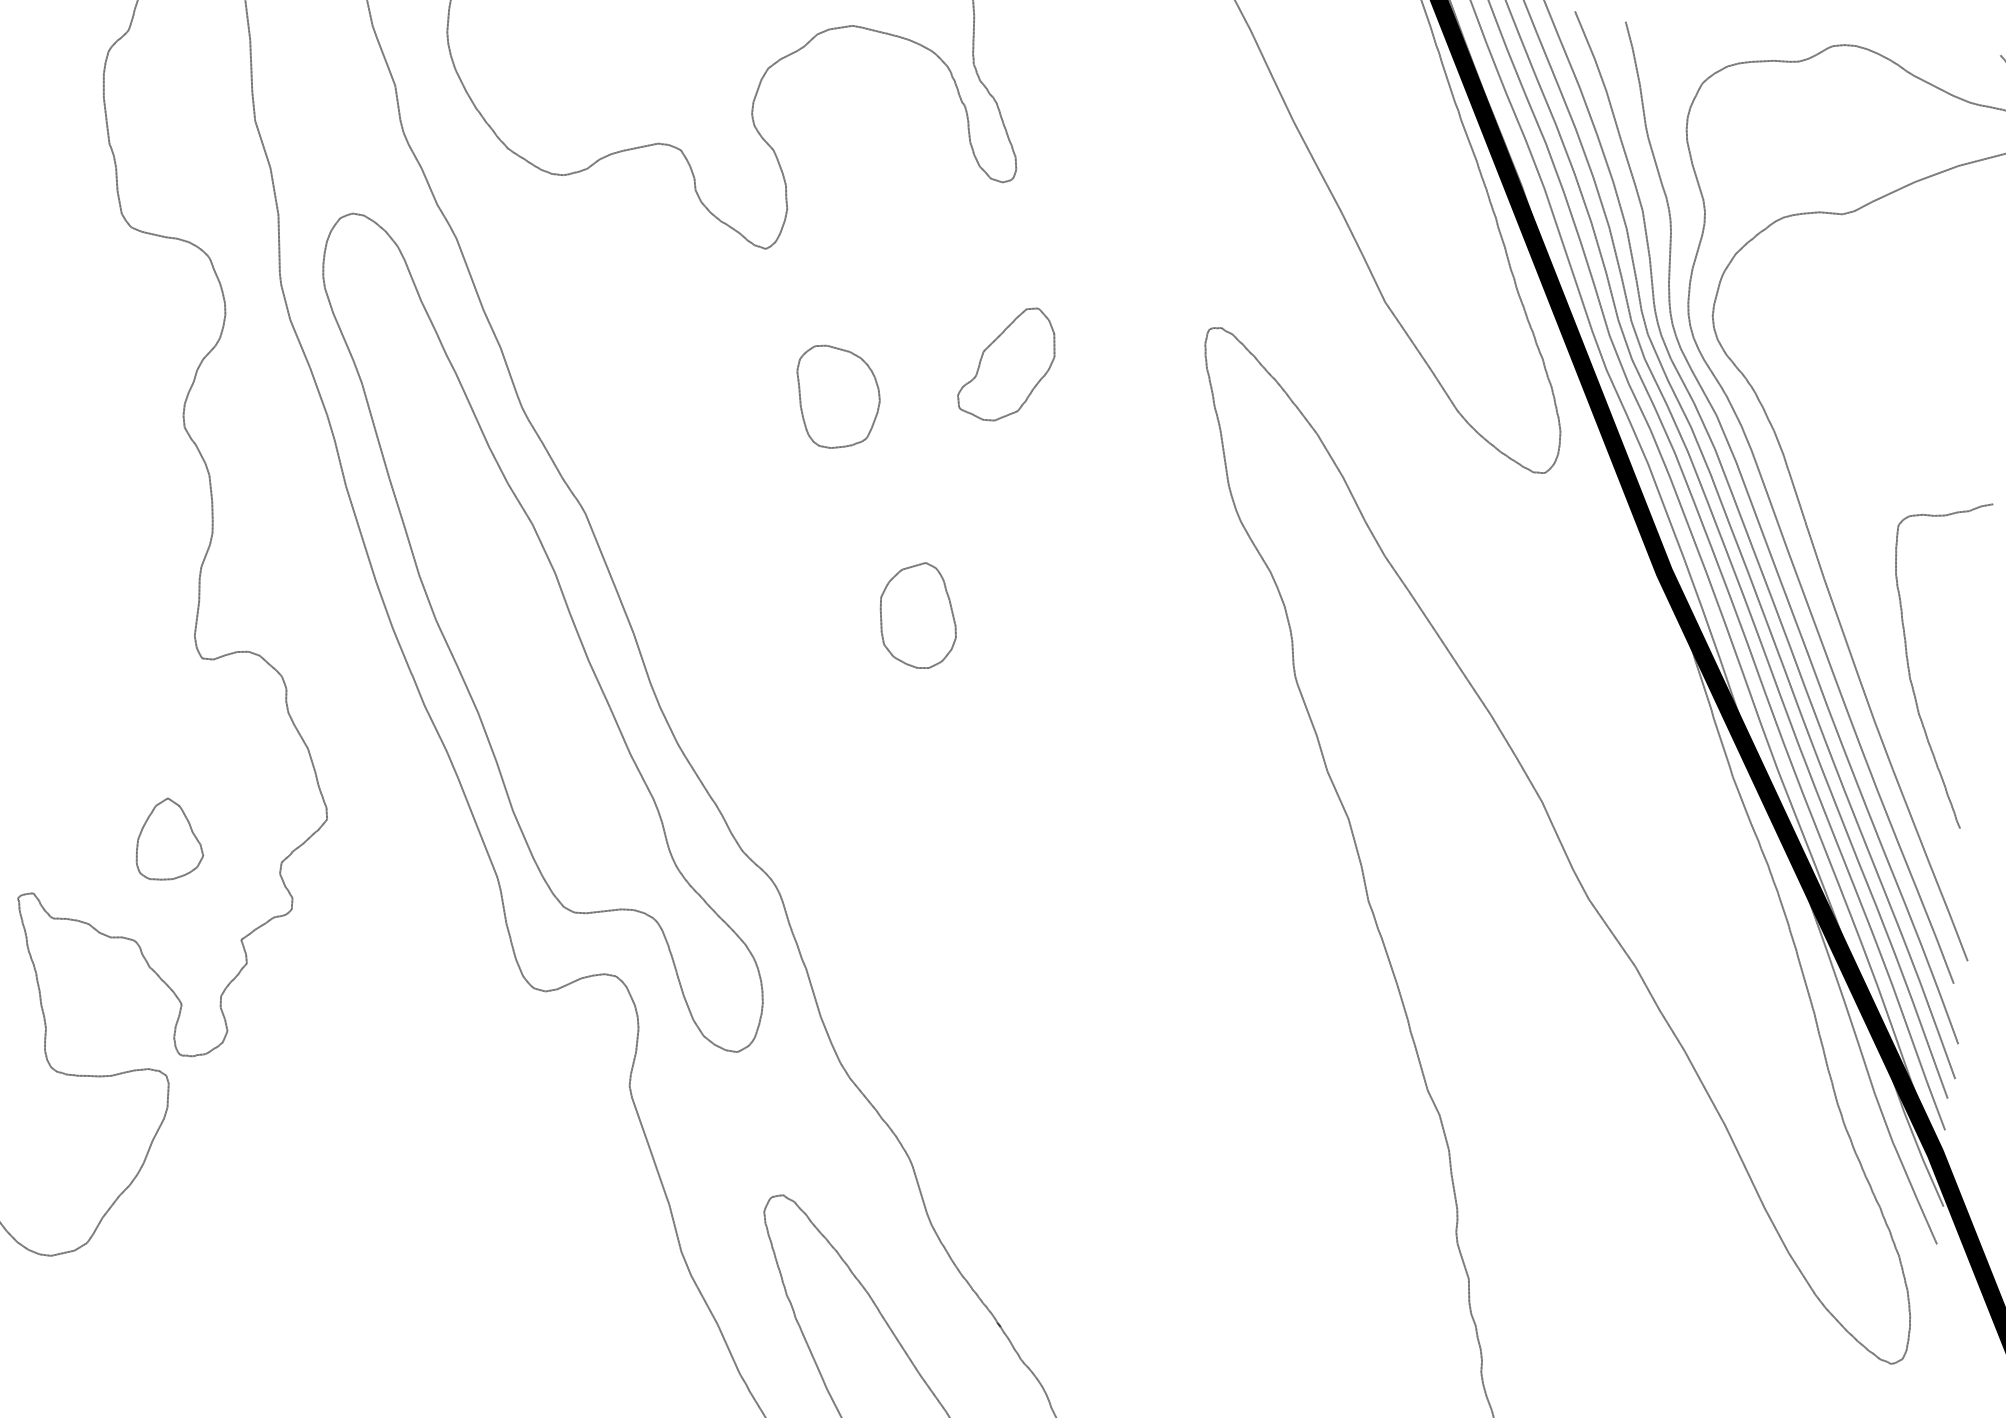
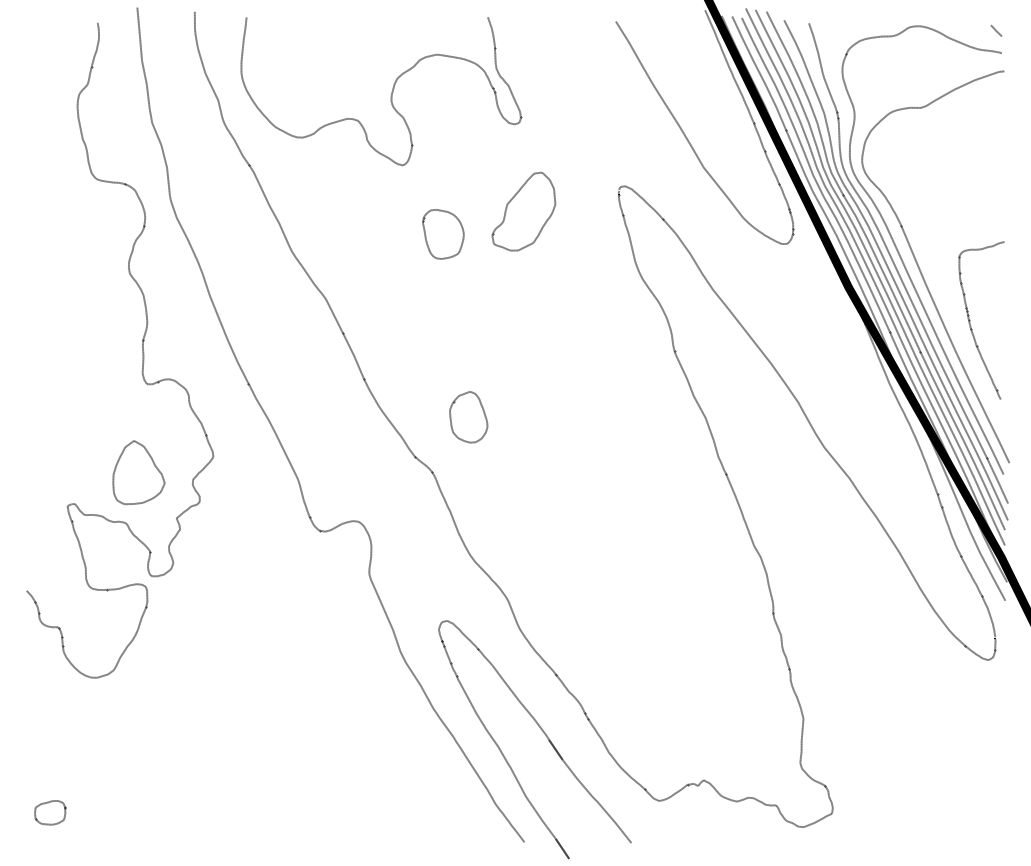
part: (1006, 363) -> (523, 211), size x1.4
part: (918, 615) -> (468, 417), moved
part: (543, 631) -> (310, 358), removed
part: (170, 839) -> (138, 472), size x1.6

